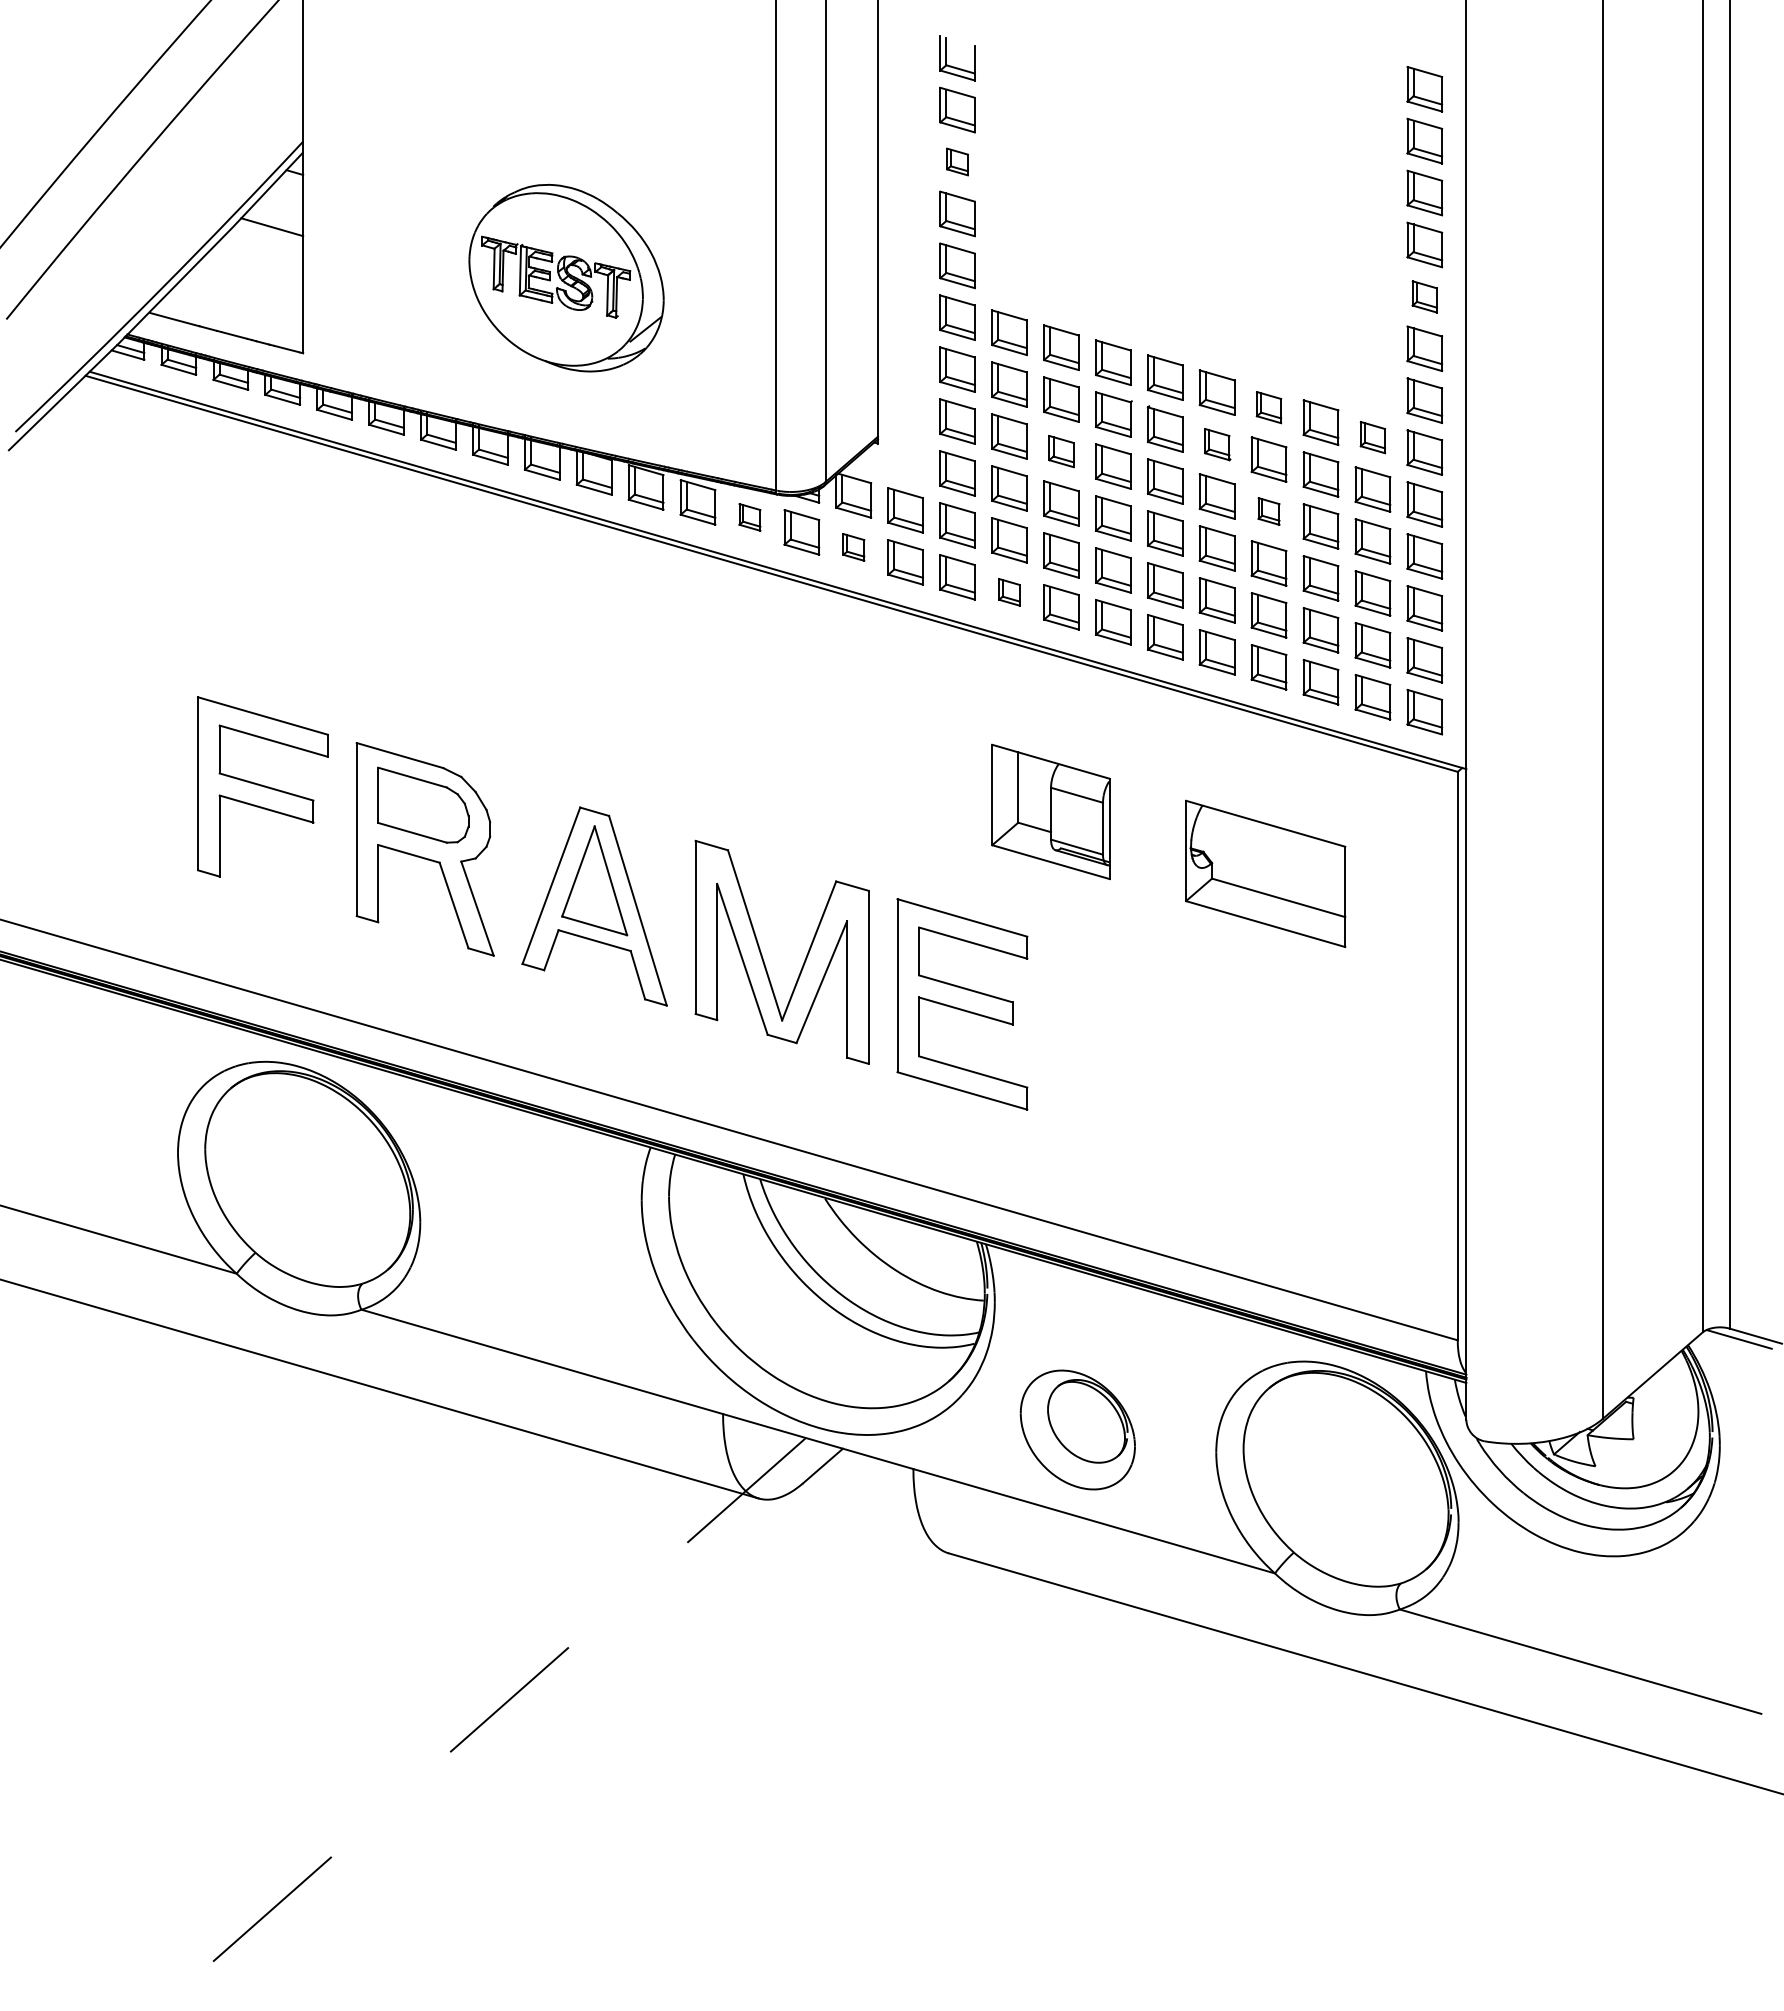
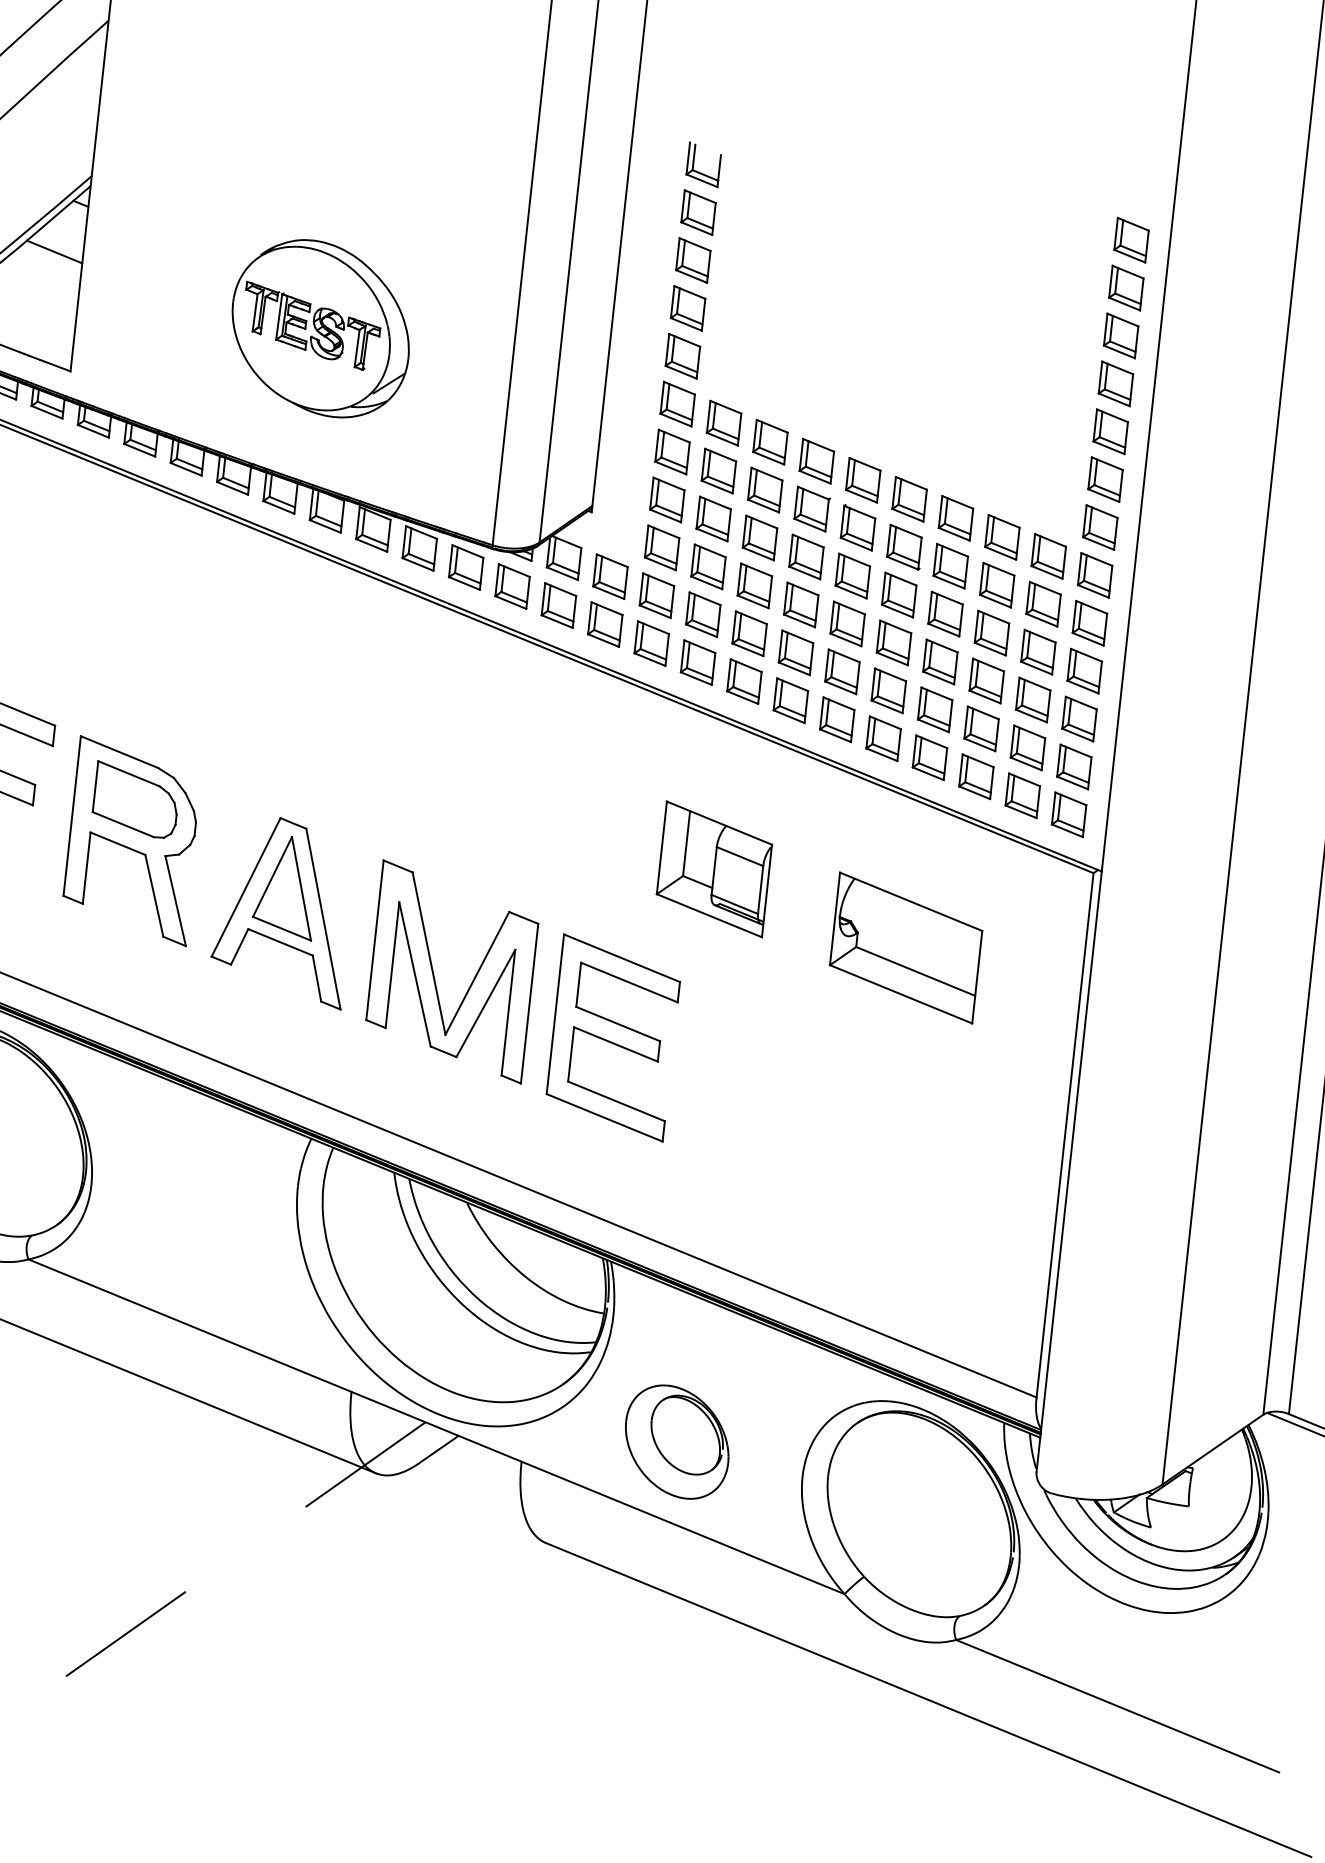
part: (957, 161) -> (693, 260), size x1.67
part: (1424, 296) -> (1110, 431), size x1.43
part: (1268, 407) -> (955, 518), size x1.43
part: (1372, 437) -> (1048, 556), size x1.43
part: (1217, 444) -> (904, 547), size x1.43
part: (1061, 451) -> (760, 537), size x1.43
part: (1268, 511) -> (945, 614), size x1.67
part: (749, 517) -> (465, 567), size x1.67
part: (853, 547) -> (558, 605), size x1.67
part: (1009, 592) -> (698, 662), size x1.67

